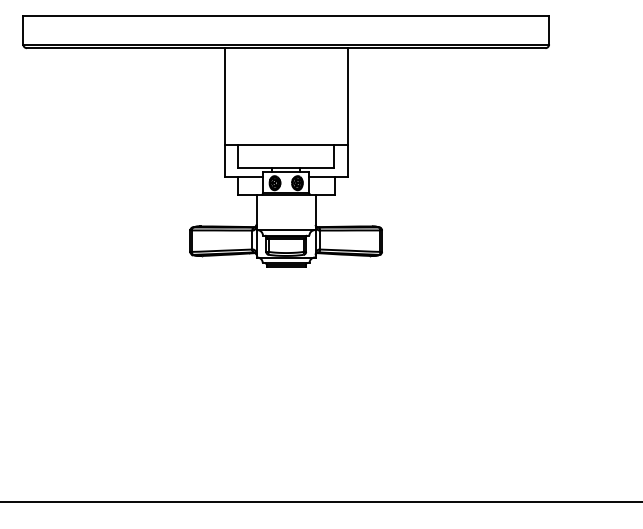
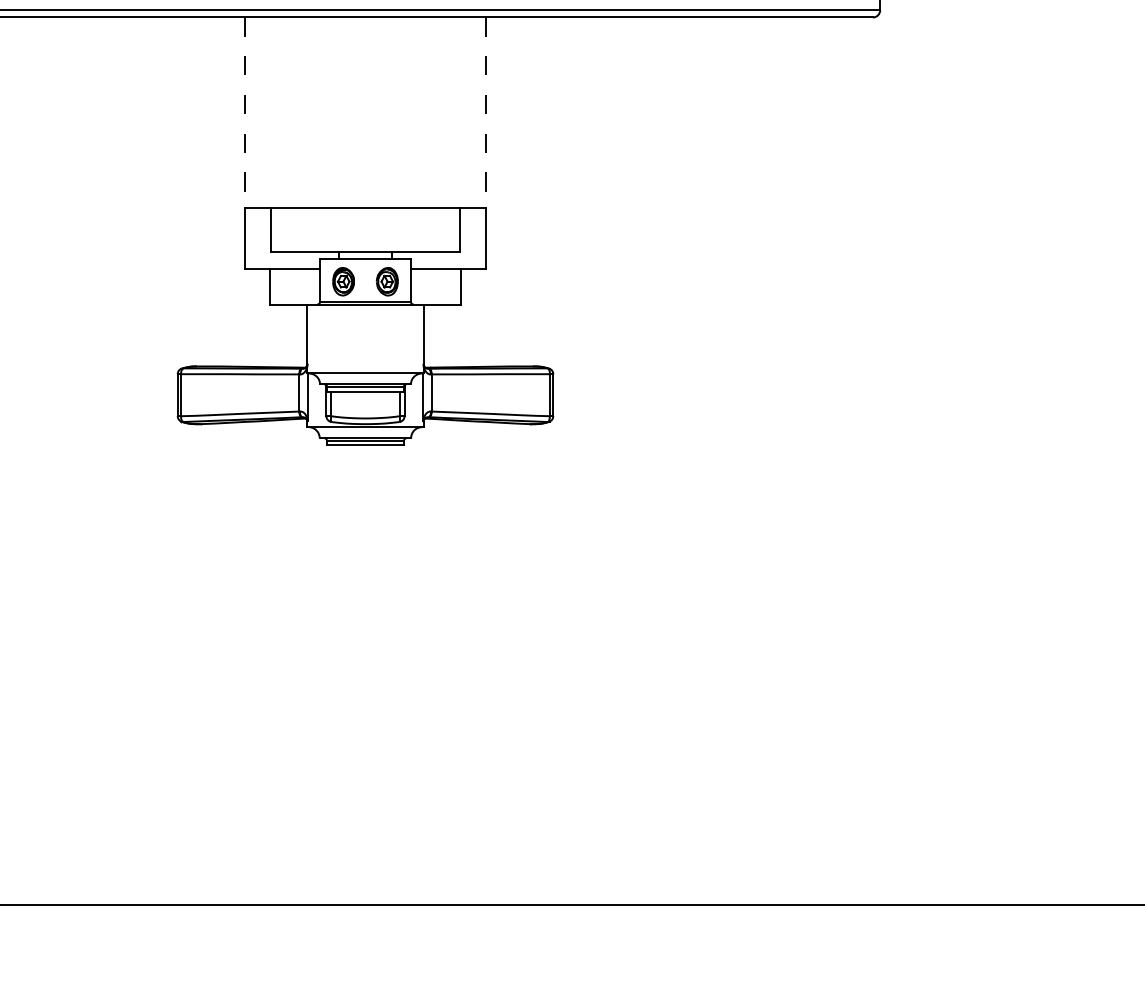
line: (224, 96) -> (244, 112), solid -> dashed
line: (347, 96) -> (485, 112), solid -> dashed

